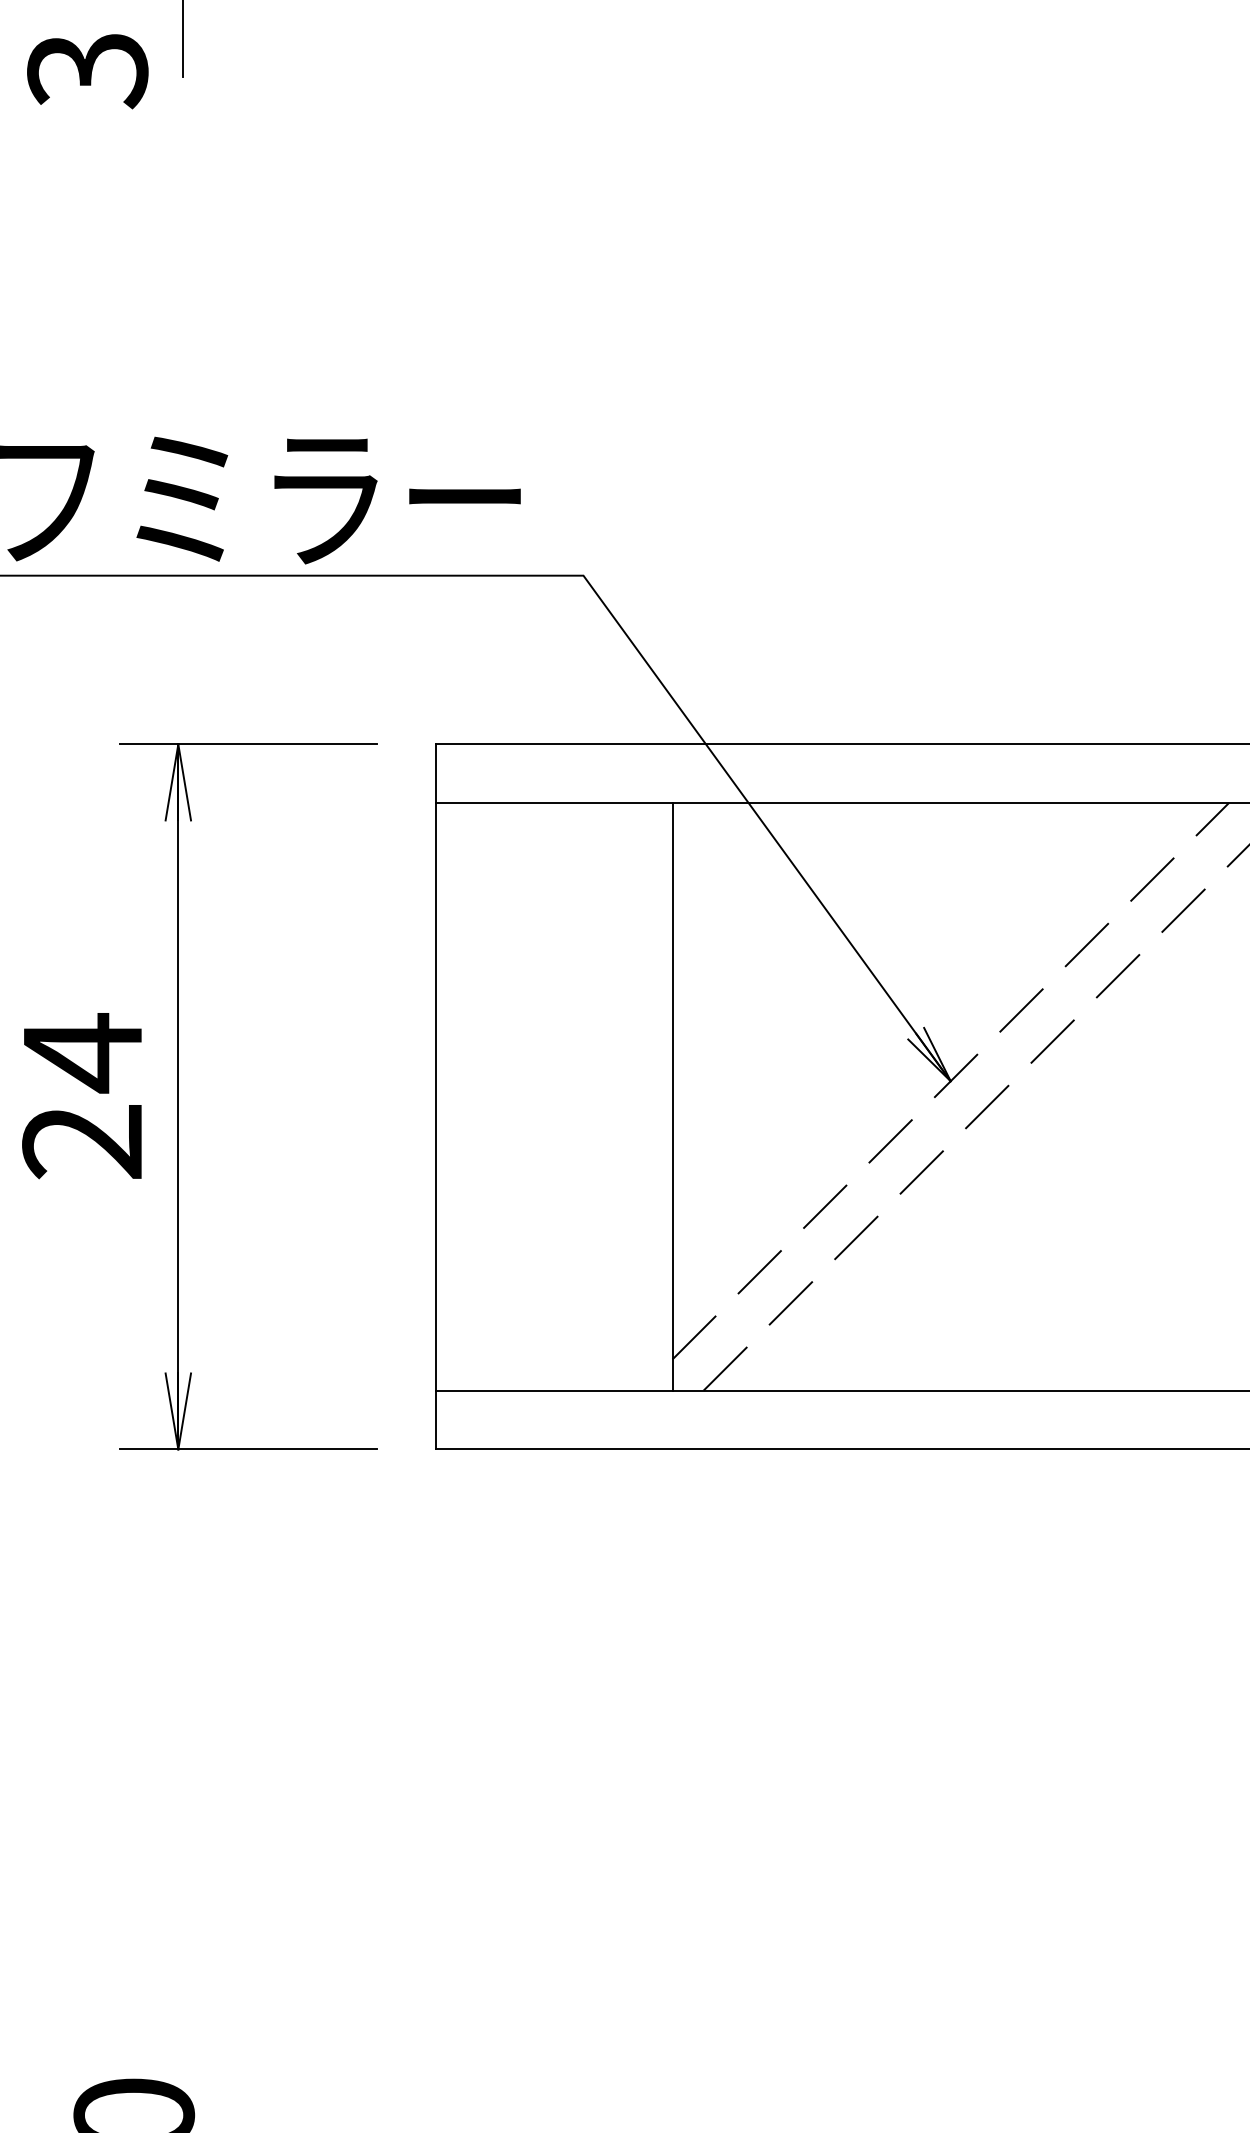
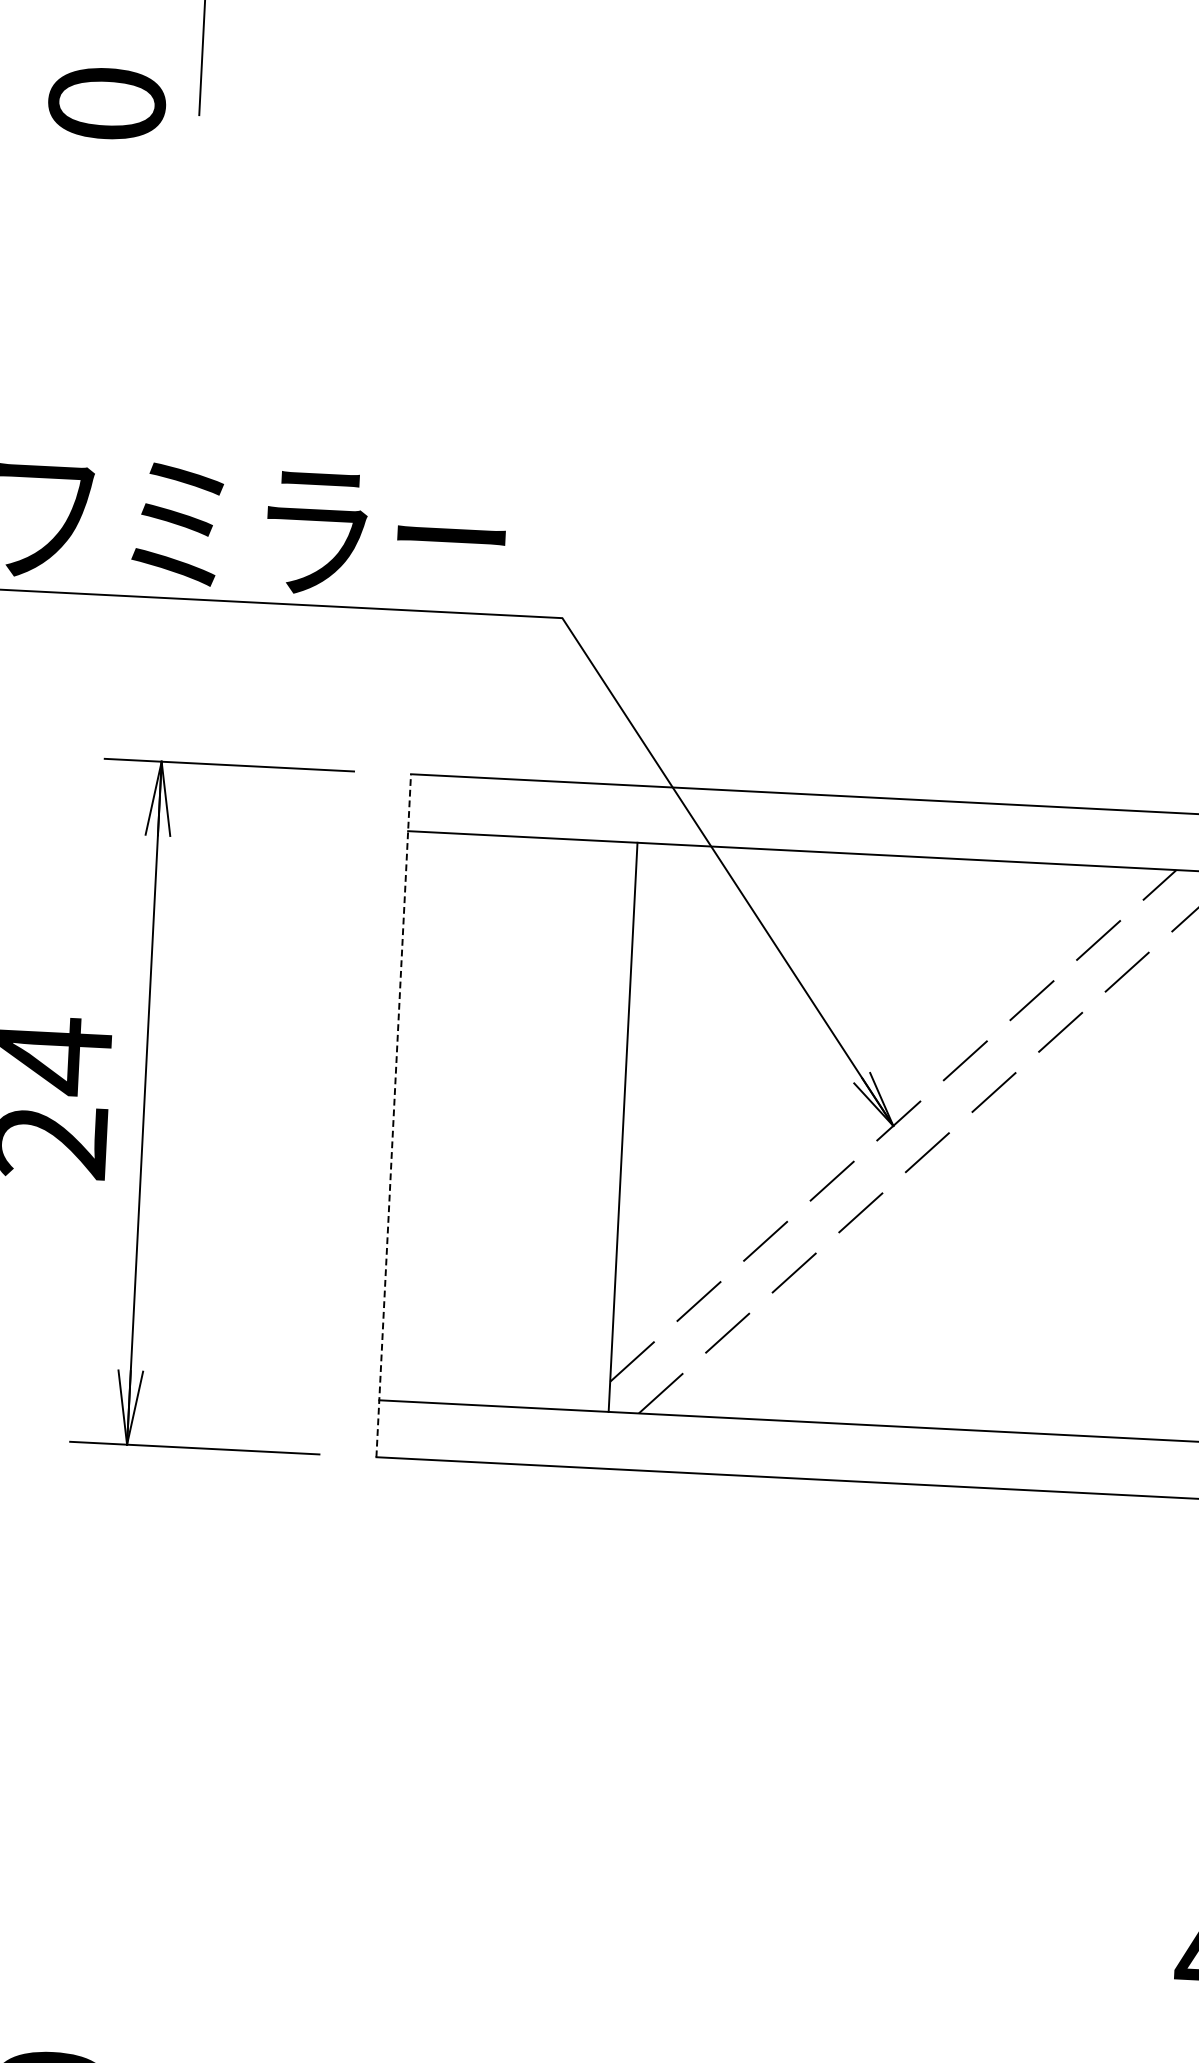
text: (87, 71) -> (106, 105), 3 -> 0
line: (435, 1096) -> (393, 1115), solid -> dashed

